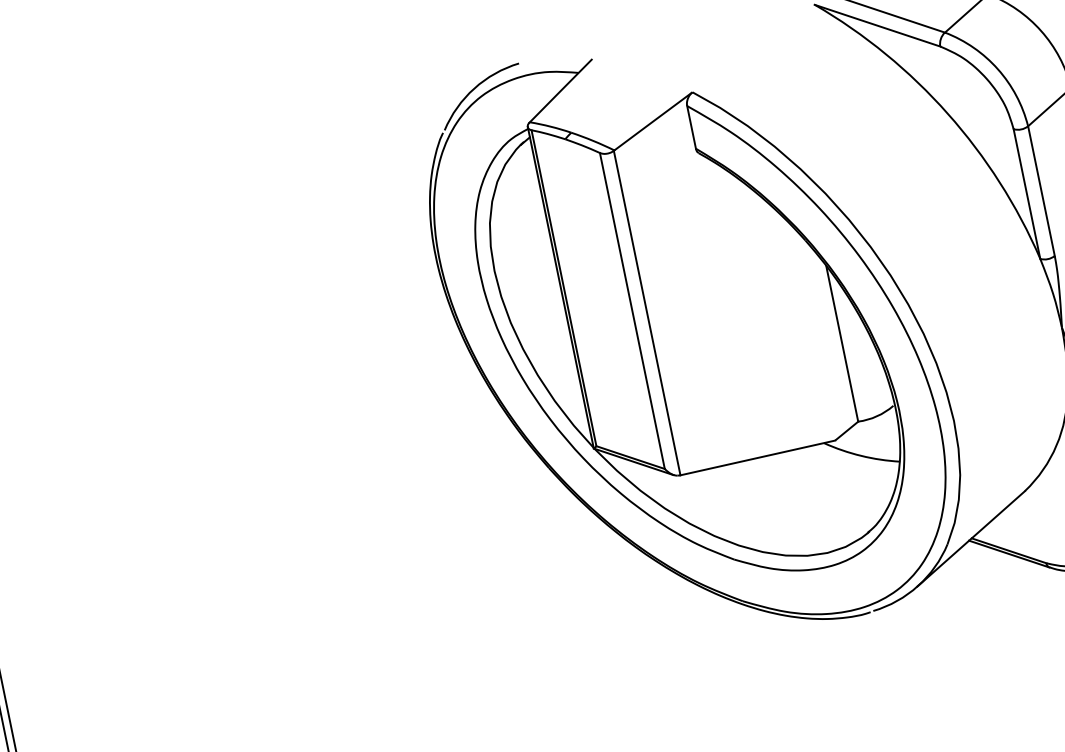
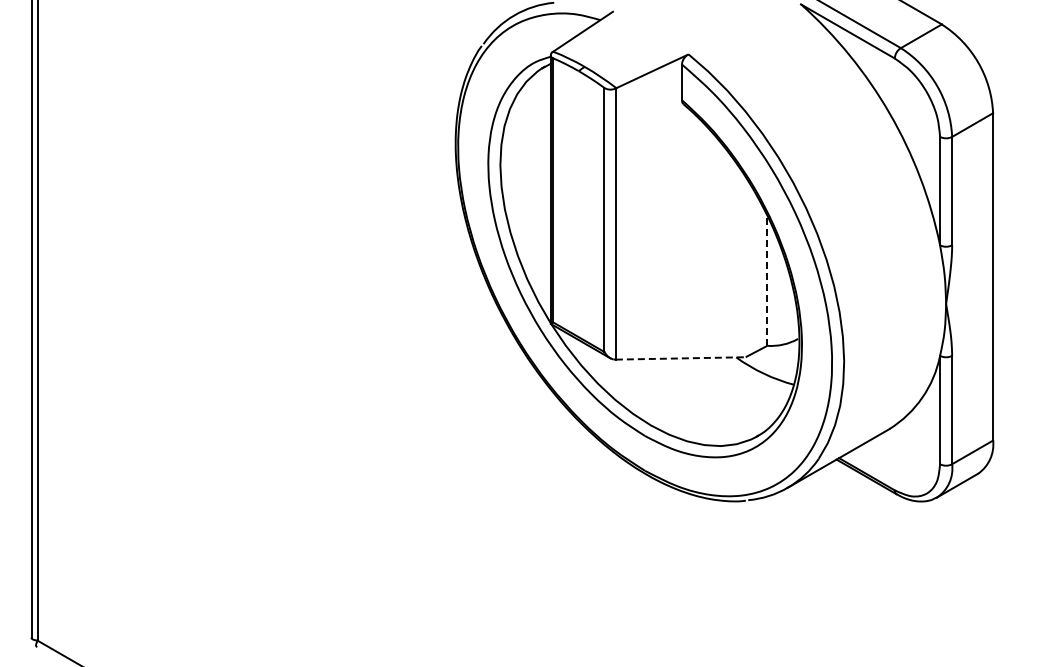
line: (842, 343) -> (767, 280), solid -> dashed
line: (757, 458) -> (680, 358), solid -> dashed

